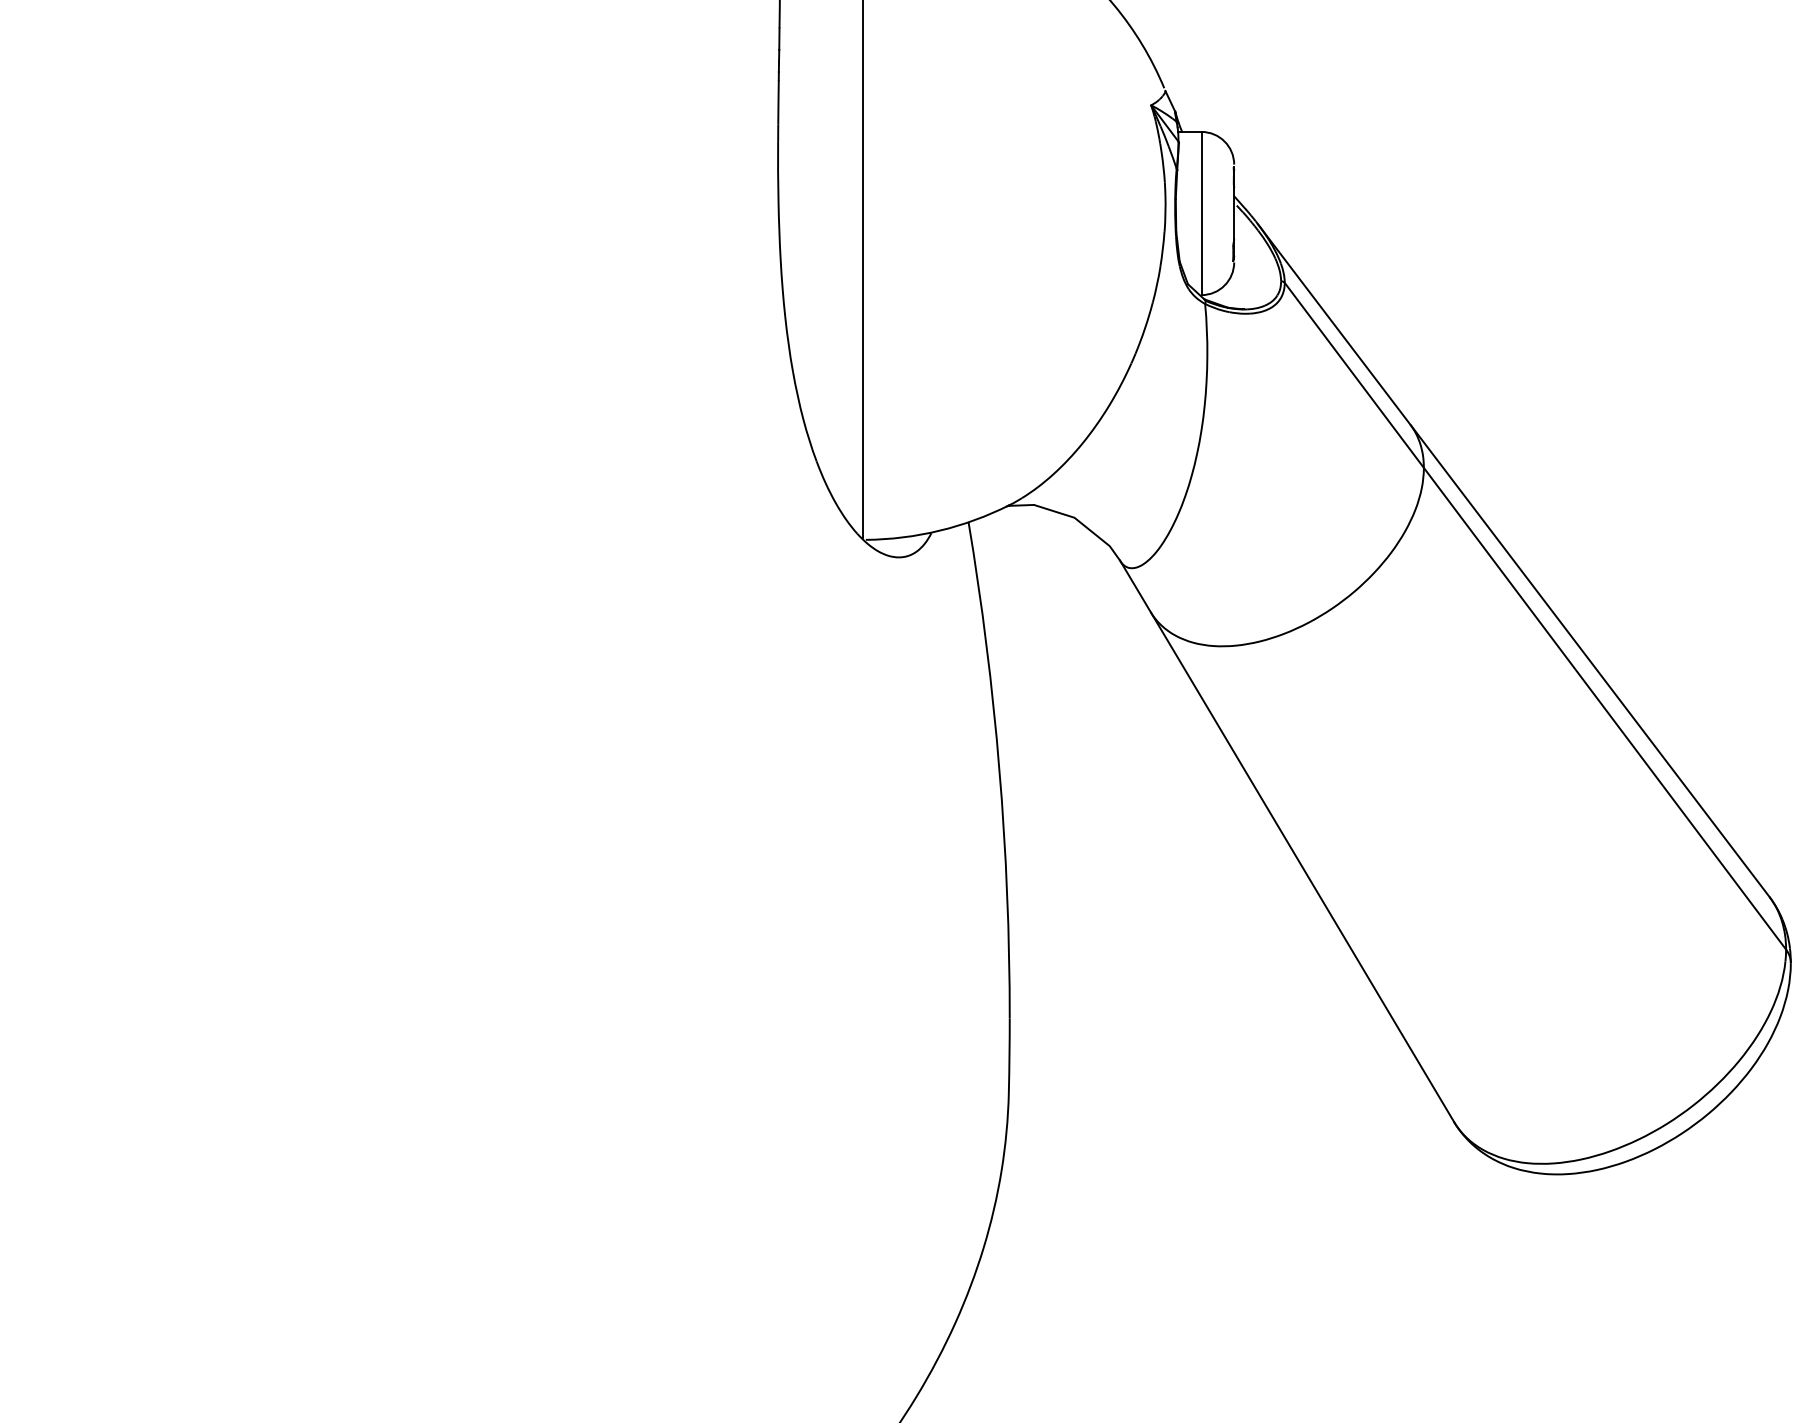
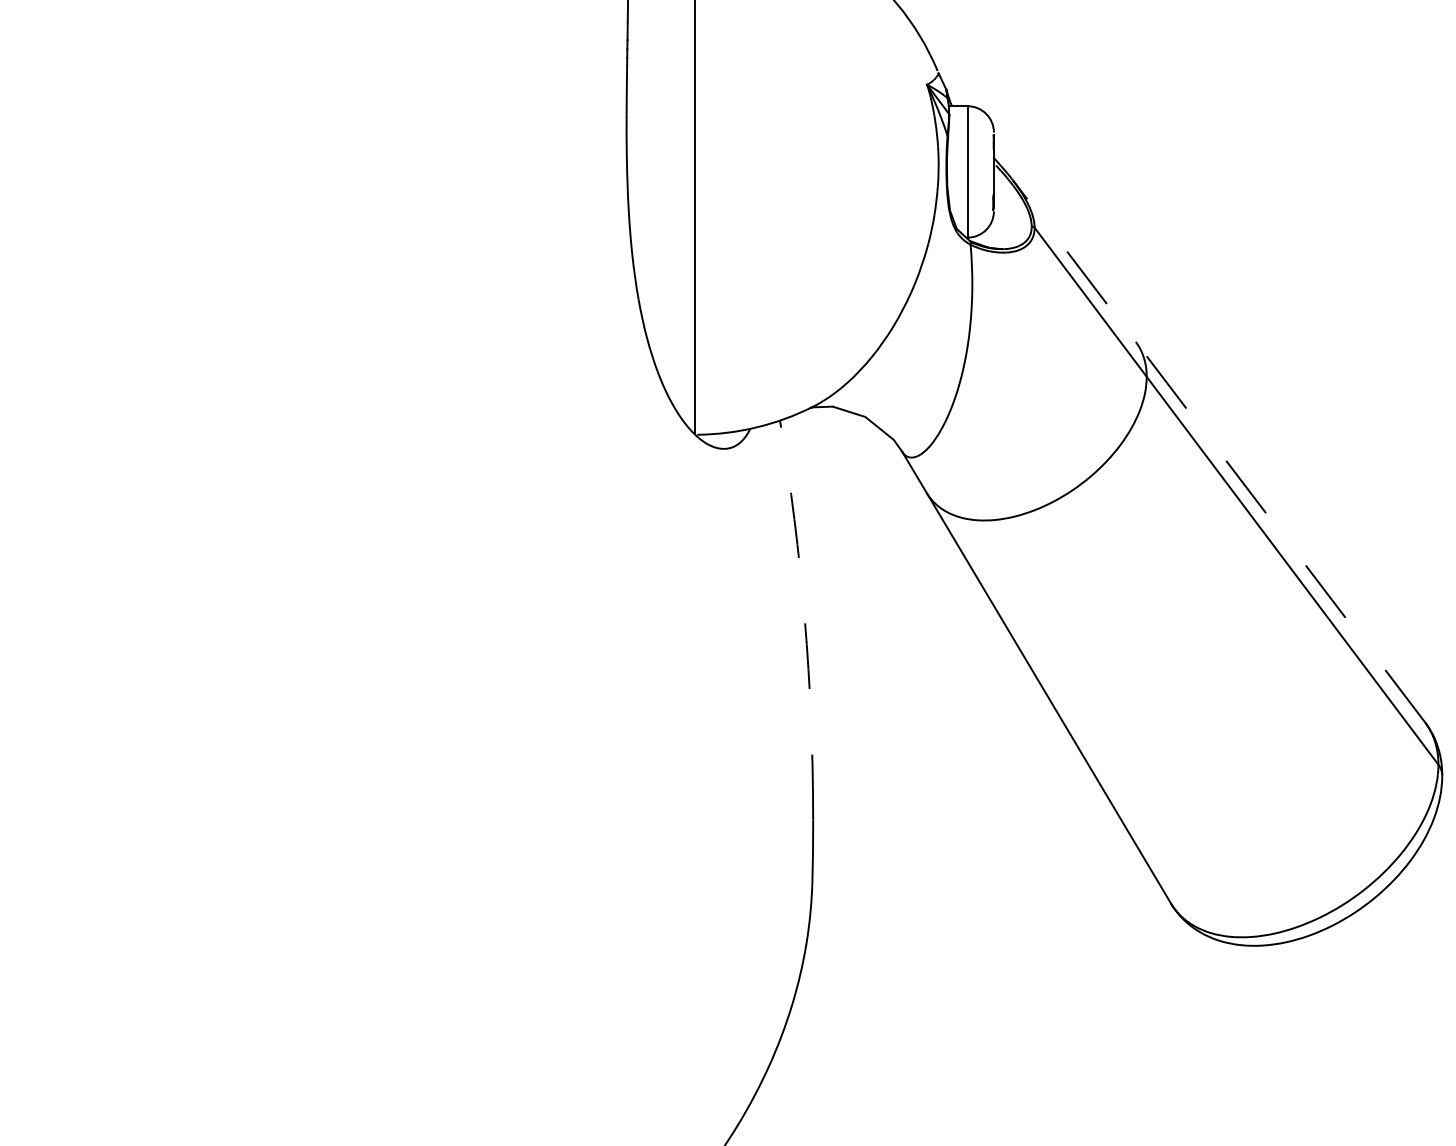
line: (1513, 560) -> (1218, 451), solid -> dashed
arc: (998, 769) -> (804, 619), solid -> dashed

